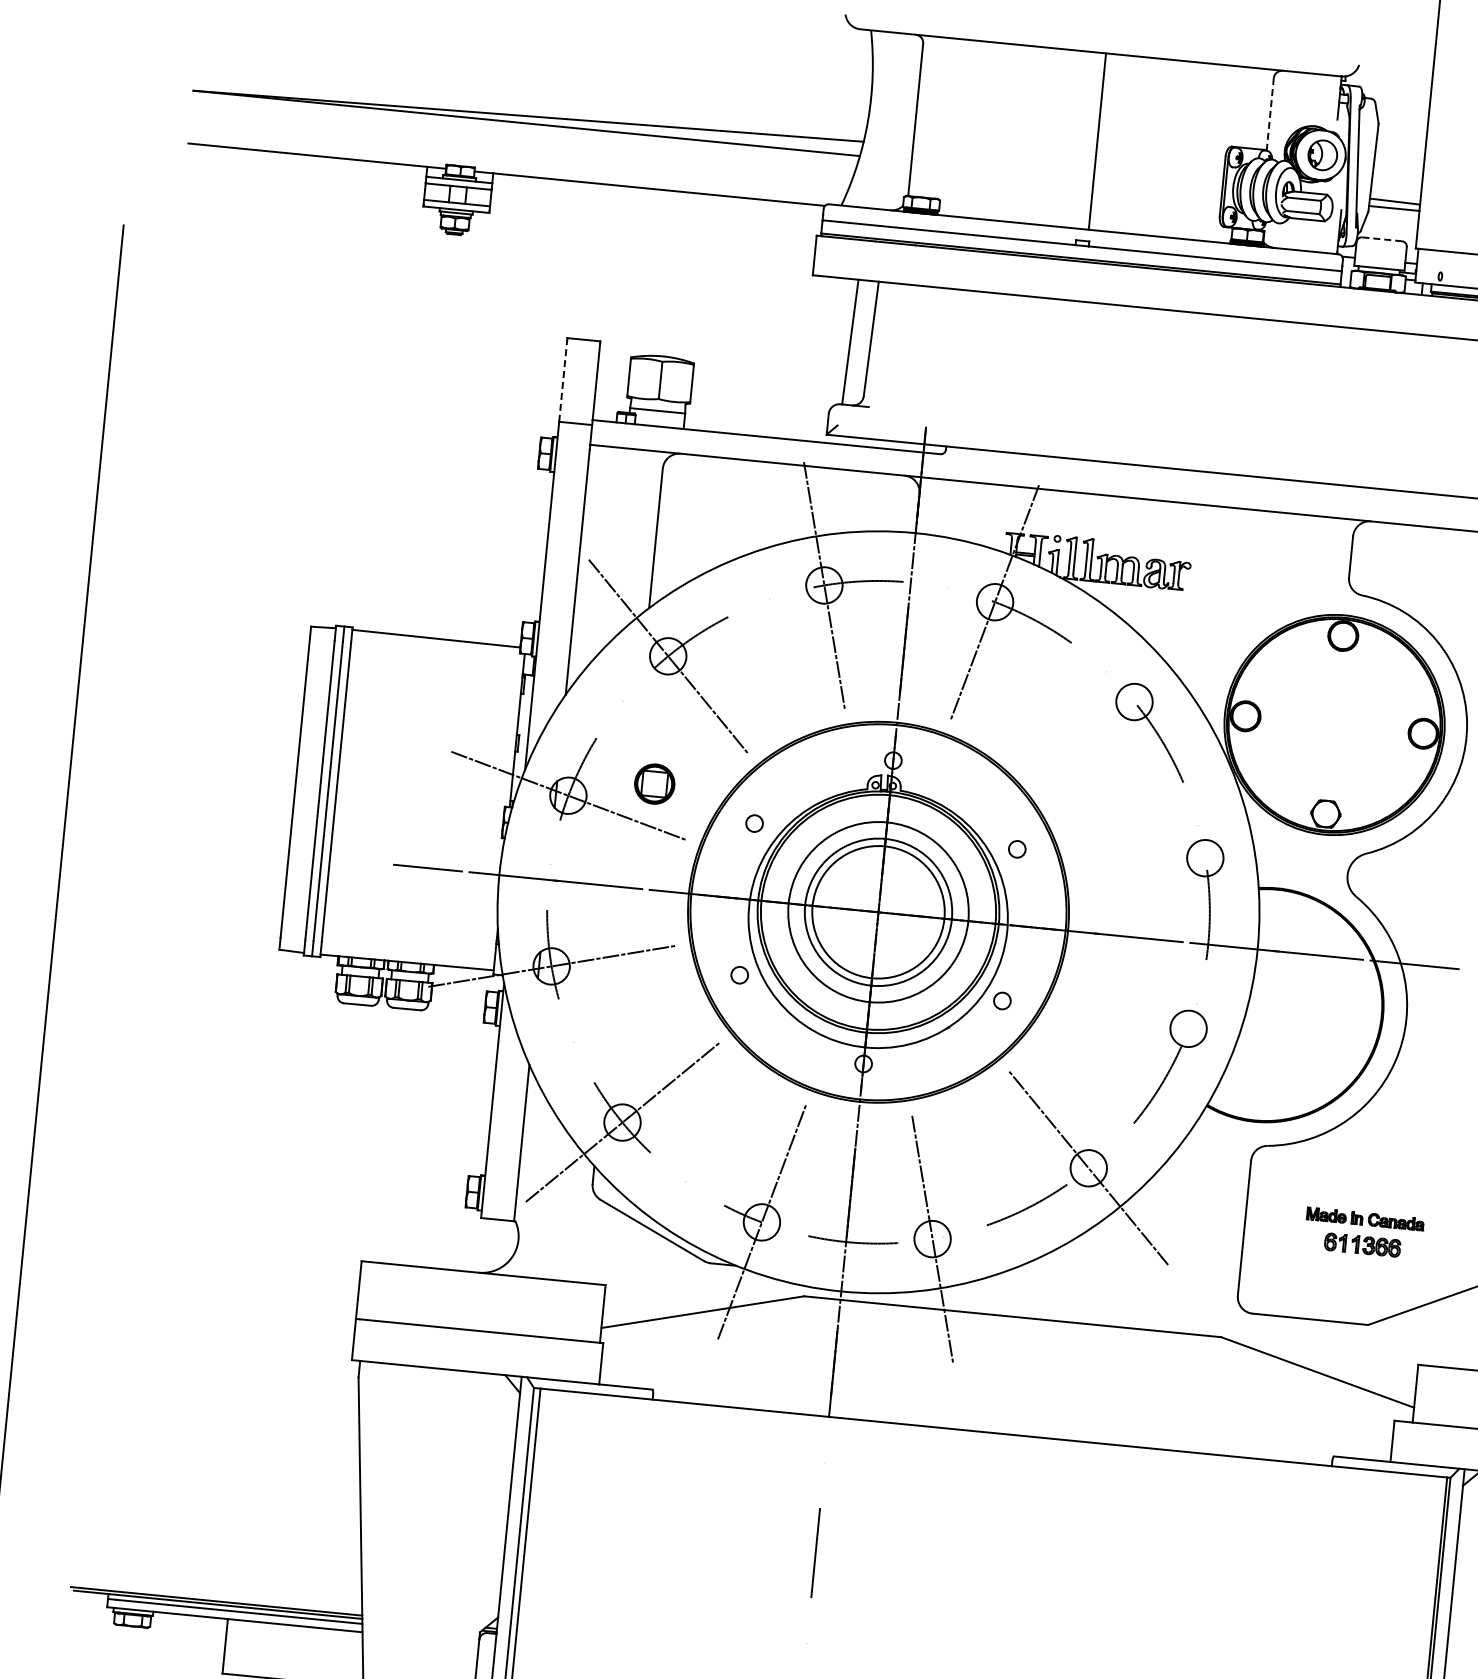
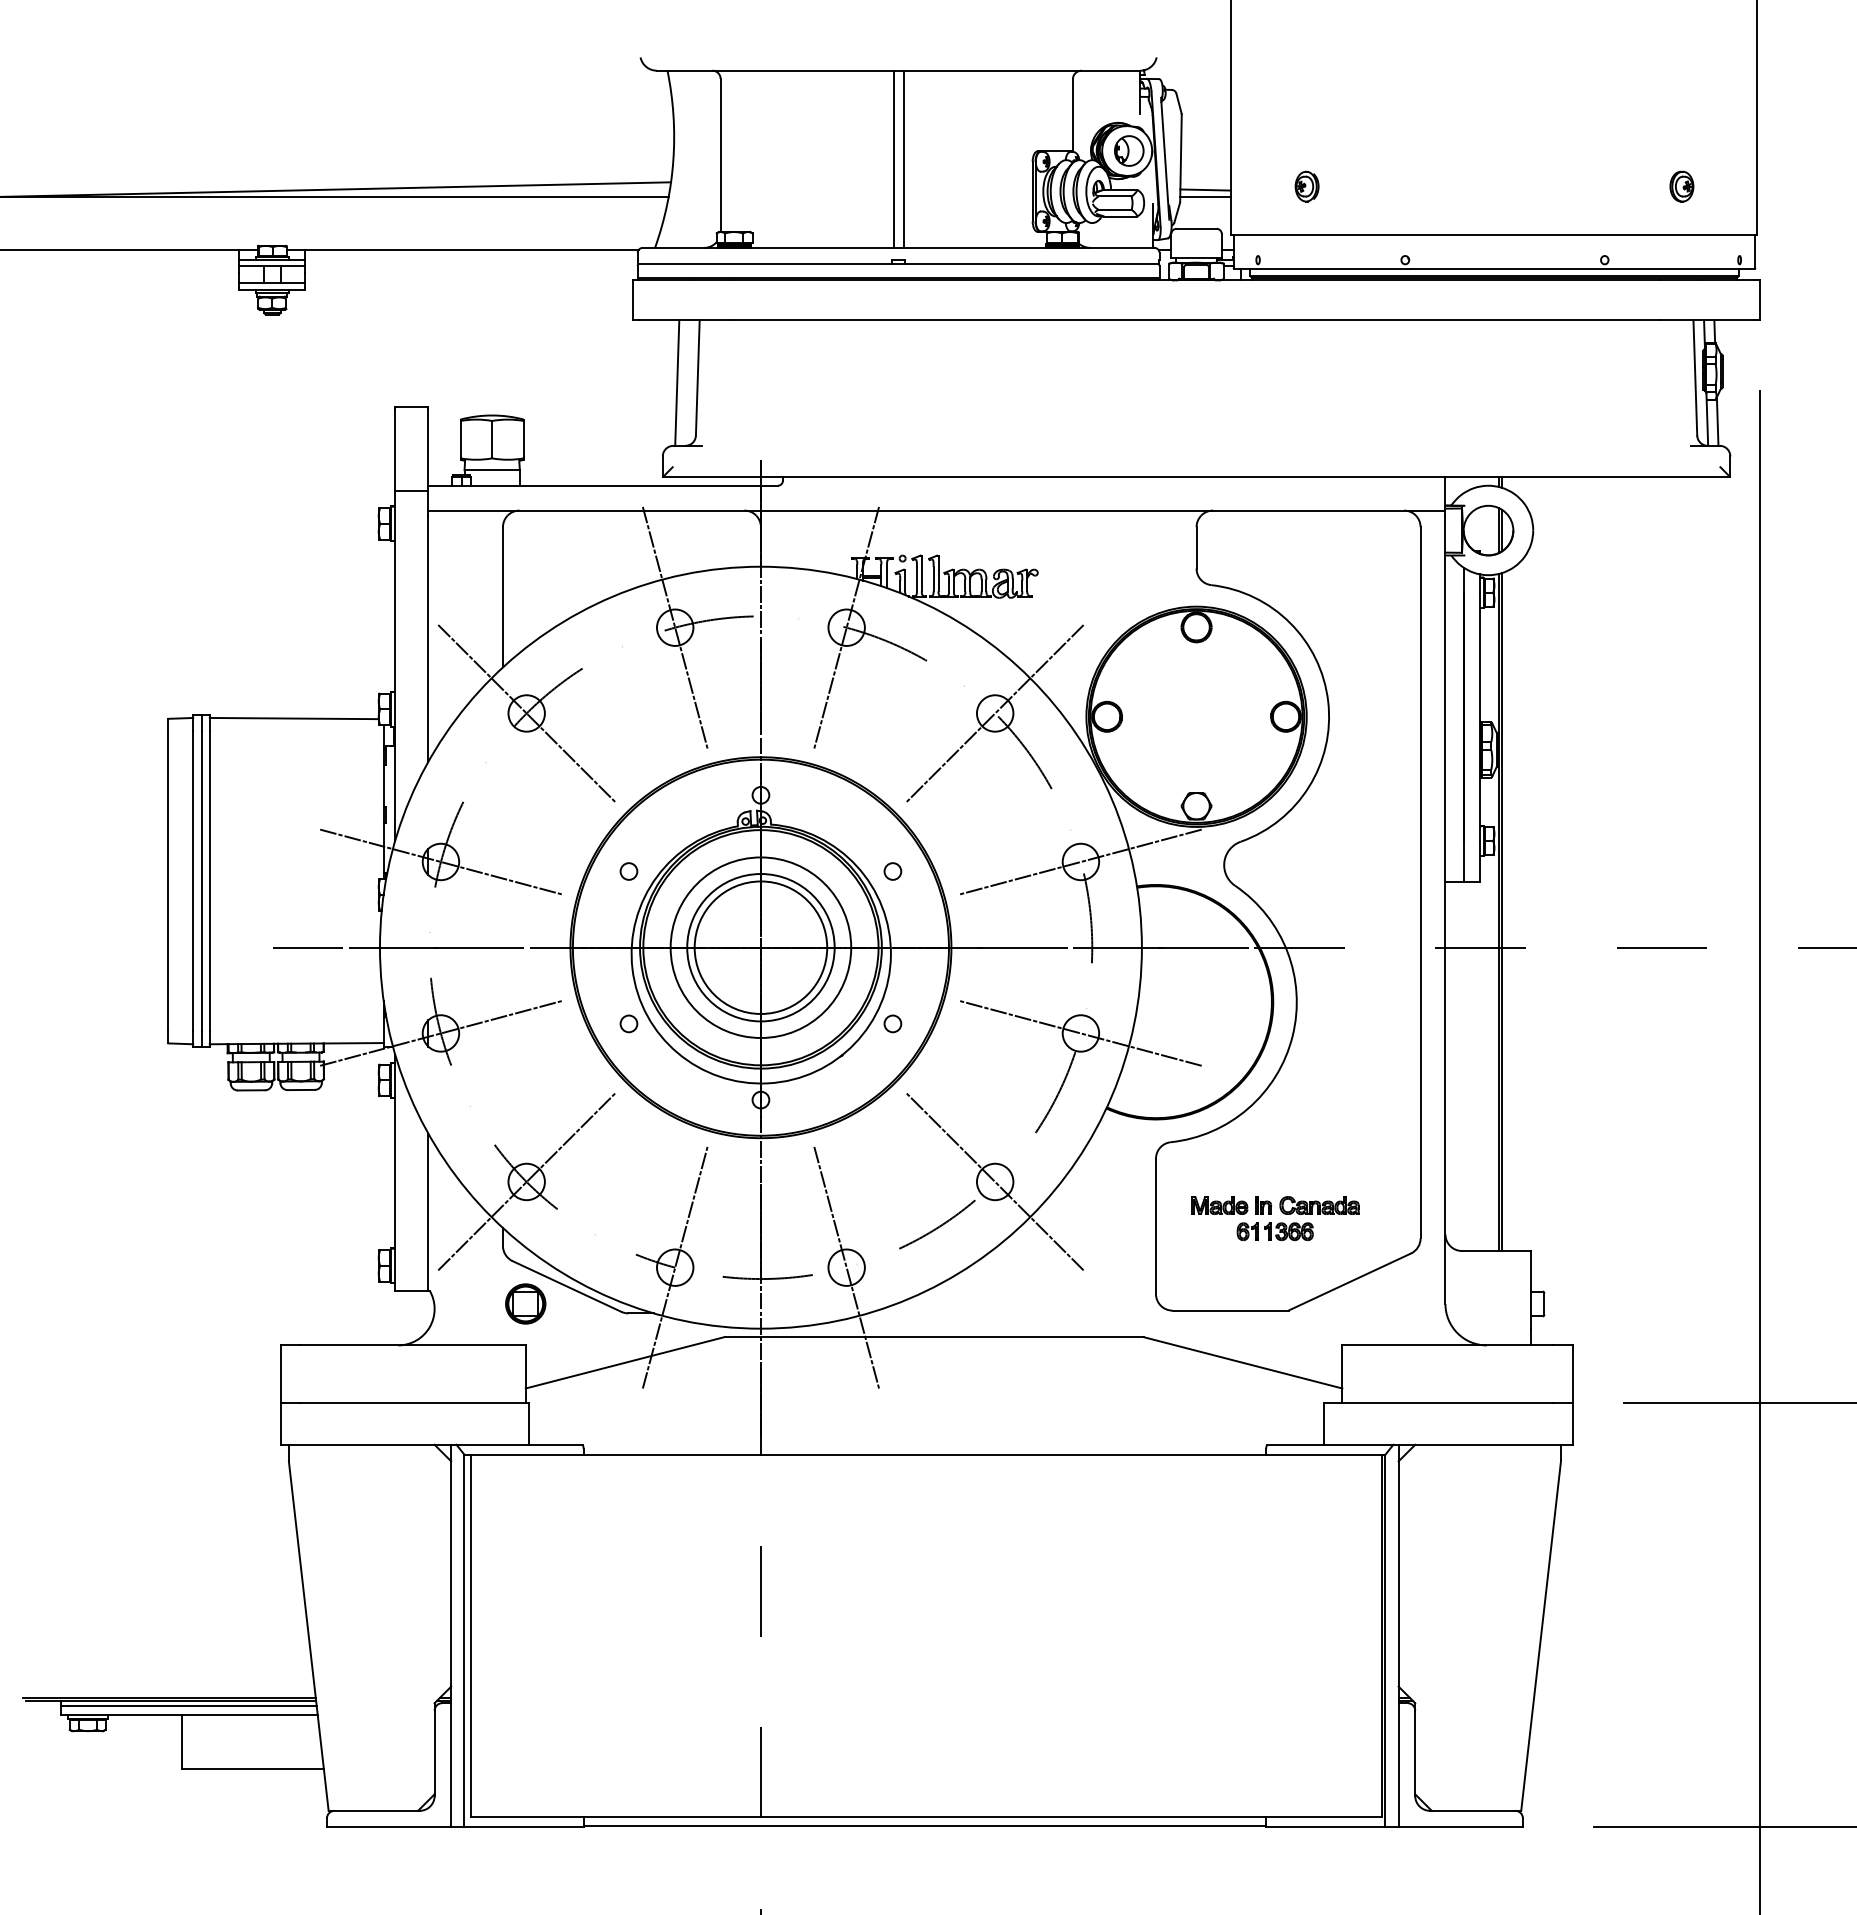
line: (1269, 113) -> (1072, 114), dashed -> solid
line: (1087, 139) -> (893, 158), added
line: (1382, 239) -> (1196, 228), dashed -> solid
line: (563, 380) -> (395, 449), dashed -> solid
line: (1133, 701) -> (994, 713), added
part: (654, 783) -> (525, 1303), moved
line: (1204, 857) -> (1080, 861), added
line: (1188, 1028) -> (1080, 1033), added
part: (1365, 1219) -> (1275, 1205), size x1.43

